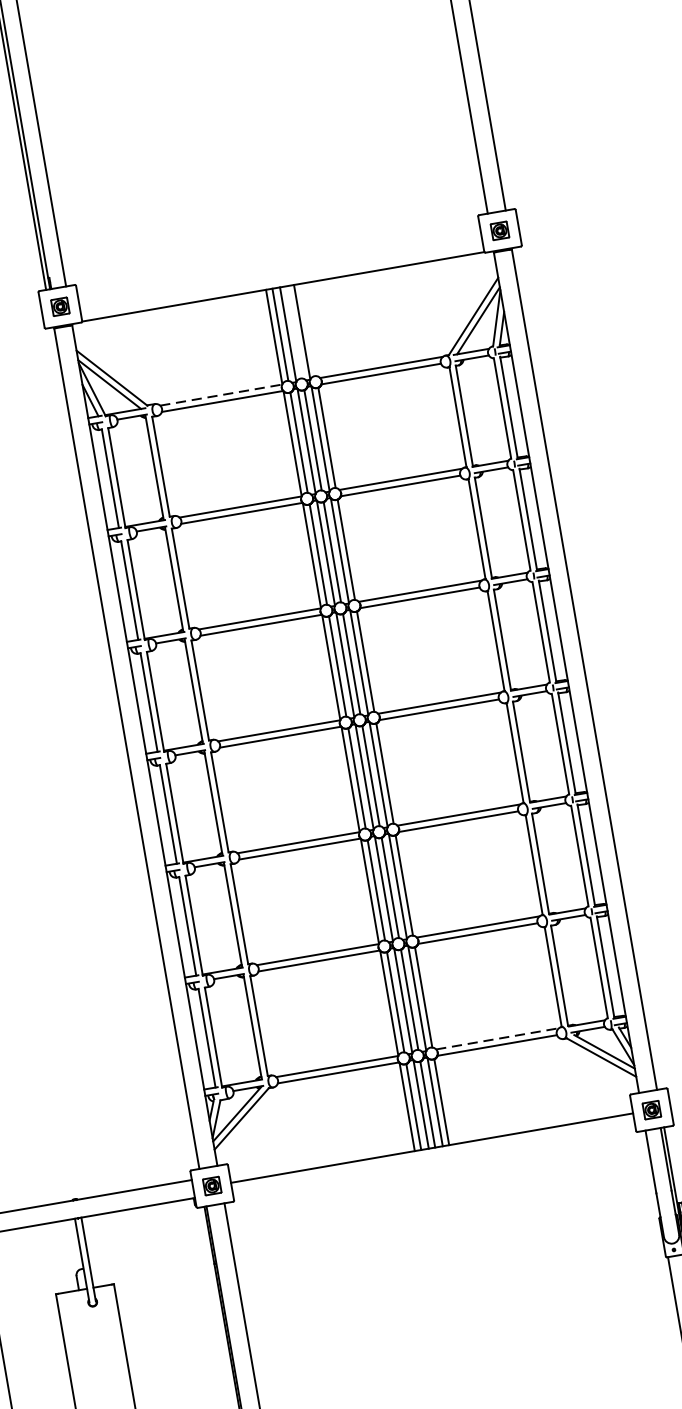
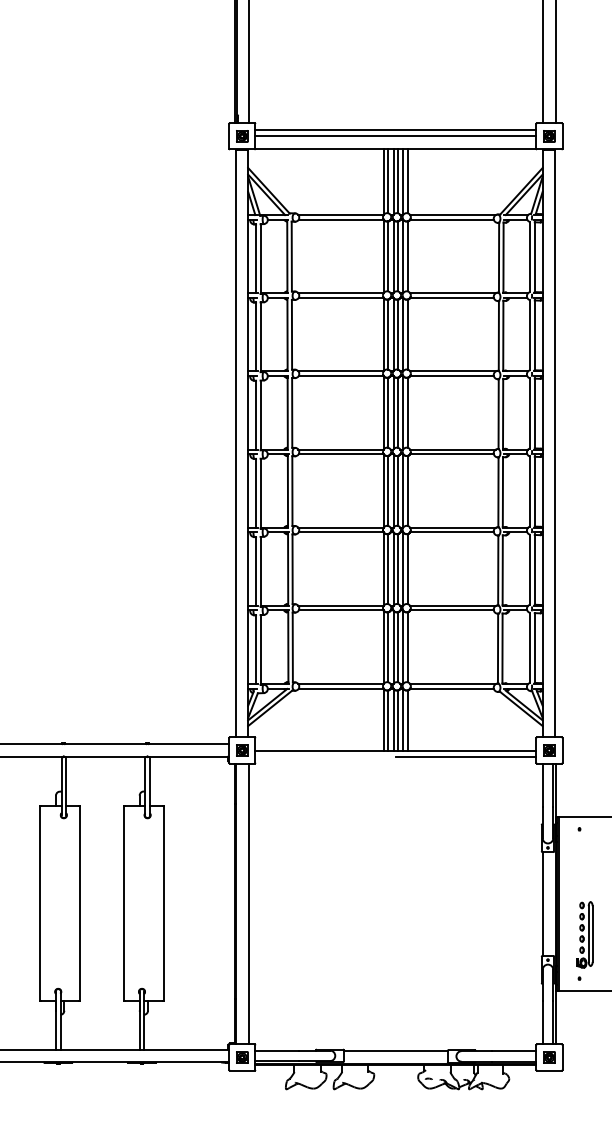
line: (278, 260) -> (395, 130), added
line: (279, 269) -> (395, 136), added
line: (307, 329) -> (407, 180), added
line: (294, 331) -> (398, 180), added
line: (221, 395) -> (341, 215), dashed -> solid
line: (498, 1039) -> (453, 684), dashed -> solid
line: (533, 1139) -> (465, 756), added

